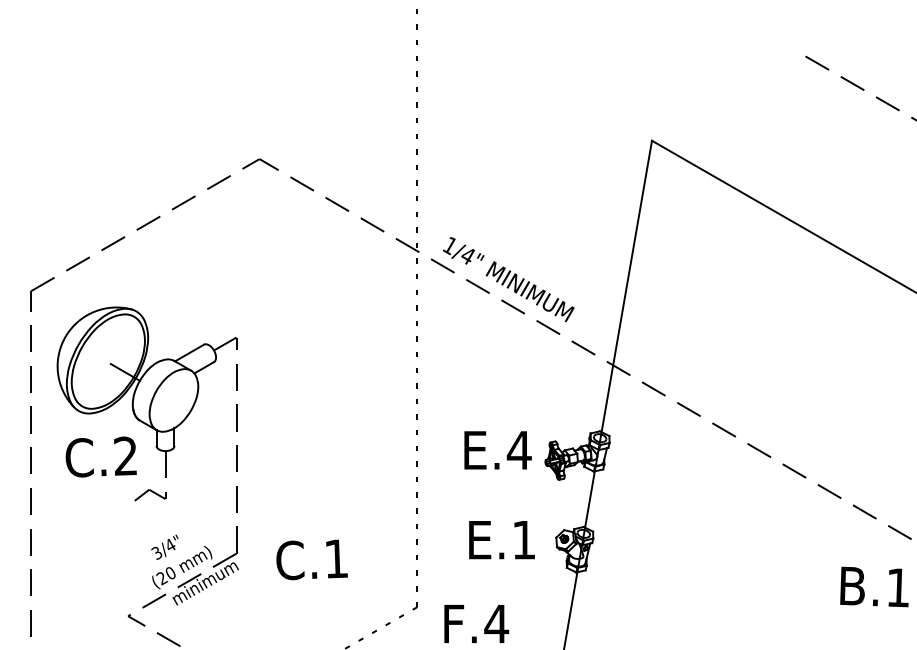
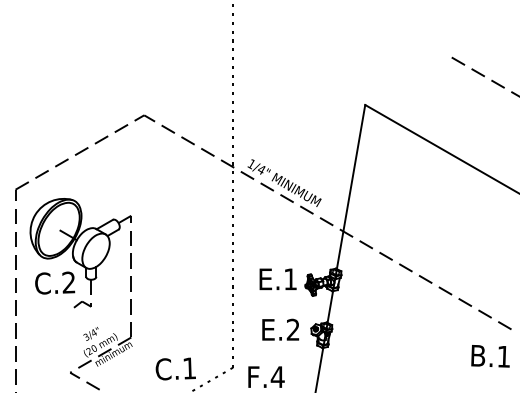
text: (519, 450) -> (290, 279), E.4 -> E.1
text: (522, 539) -> (292, 329), E.1 -> E.2
text: (311, 558) -> (175, 368), moved

